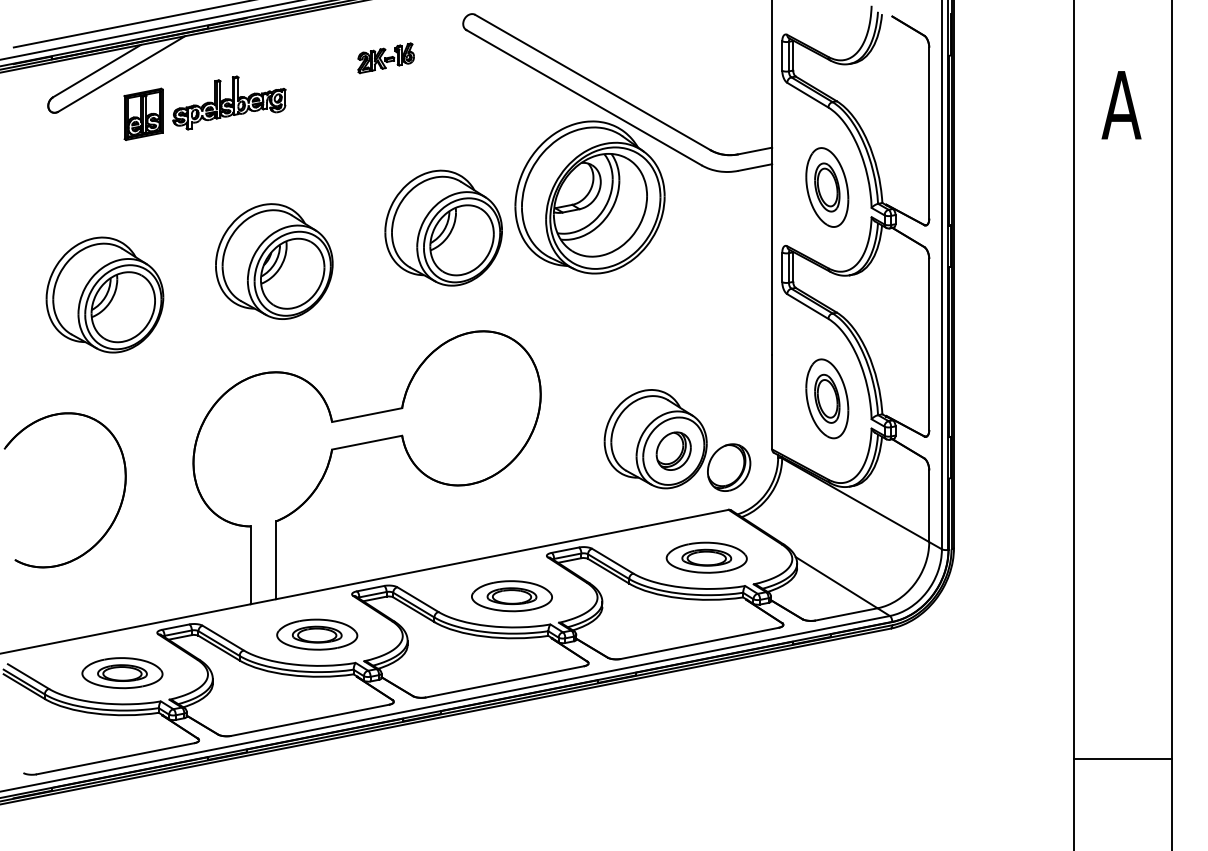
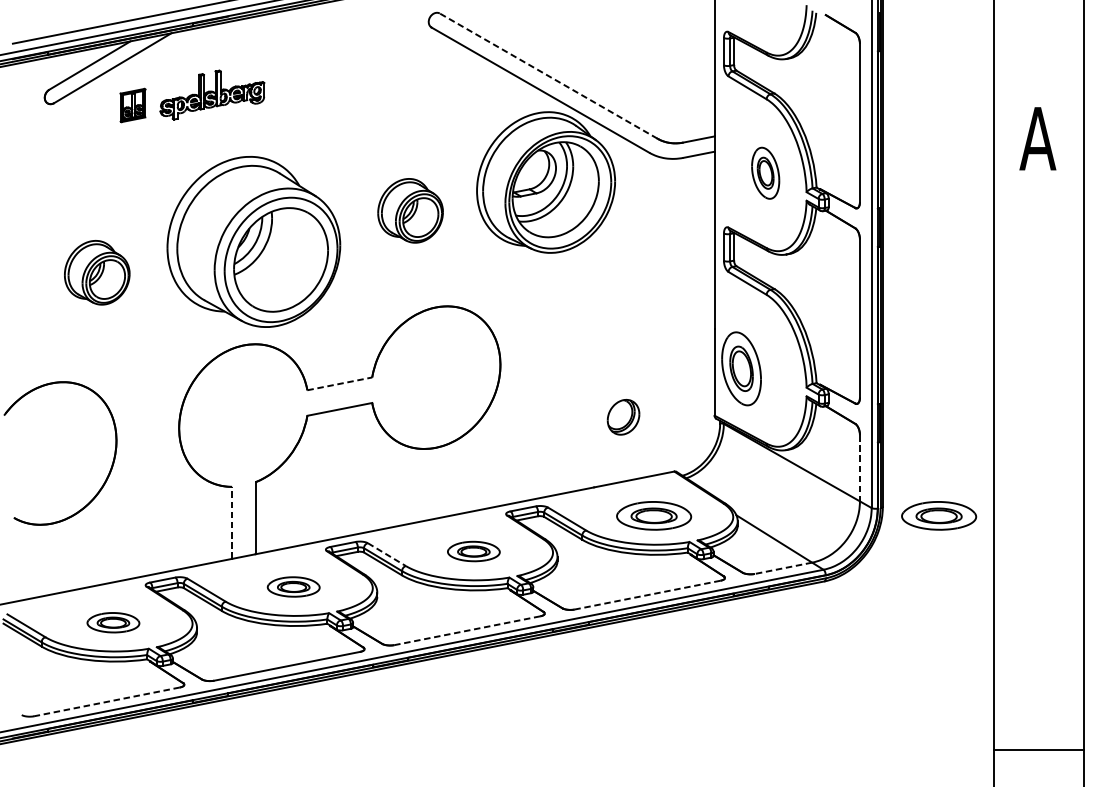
part: (385, 58) -> (356, 53), removed
line: (592, 82) -> (548, 76), solid -> dashed
text: (1121, 105) -> (1037, 139), moved
part: (143, 113) -> (132, 104), size x0.7
part: (827, 187) -> (765, 173), size x0.7
part: (443, 227) -> (410, 210), size x0.6
part: (274, 261) -> (254, 241), size x1.6
part: (104, 294) -> (96, 272), size x0.6
part: (827, 398) -> (741, 368), moved
line: (367, 415) -> (340, 384), solid -> dashed
part: (677, 440) -> (627, 407), removed
line: (929, 506) -> (860, 468), solid -> dashed
part: (1014, 557) -> (938, 515), added
line: (250, 565) -> (231, 523), solid -> dashed
part: (511, 596) -> (473, 551), size x0.7
line: (418, 599) -> (387, 554), solid -> dashed
line: (846, 614) -> (783, 568), solid -> dashed
part: (317, 634) -> (293, 586), size x0.7
line: (699, 643) -> (647, 595), solid -> dashed
part: (122, 673) -> (113, 622), size x0.7
line: (504, 681) -> (466, 630), solid -> dashed
line: (114, 758) -> (106, 701), solid -> dashed
line: (1122, 758) -> (1038, 749), moved

